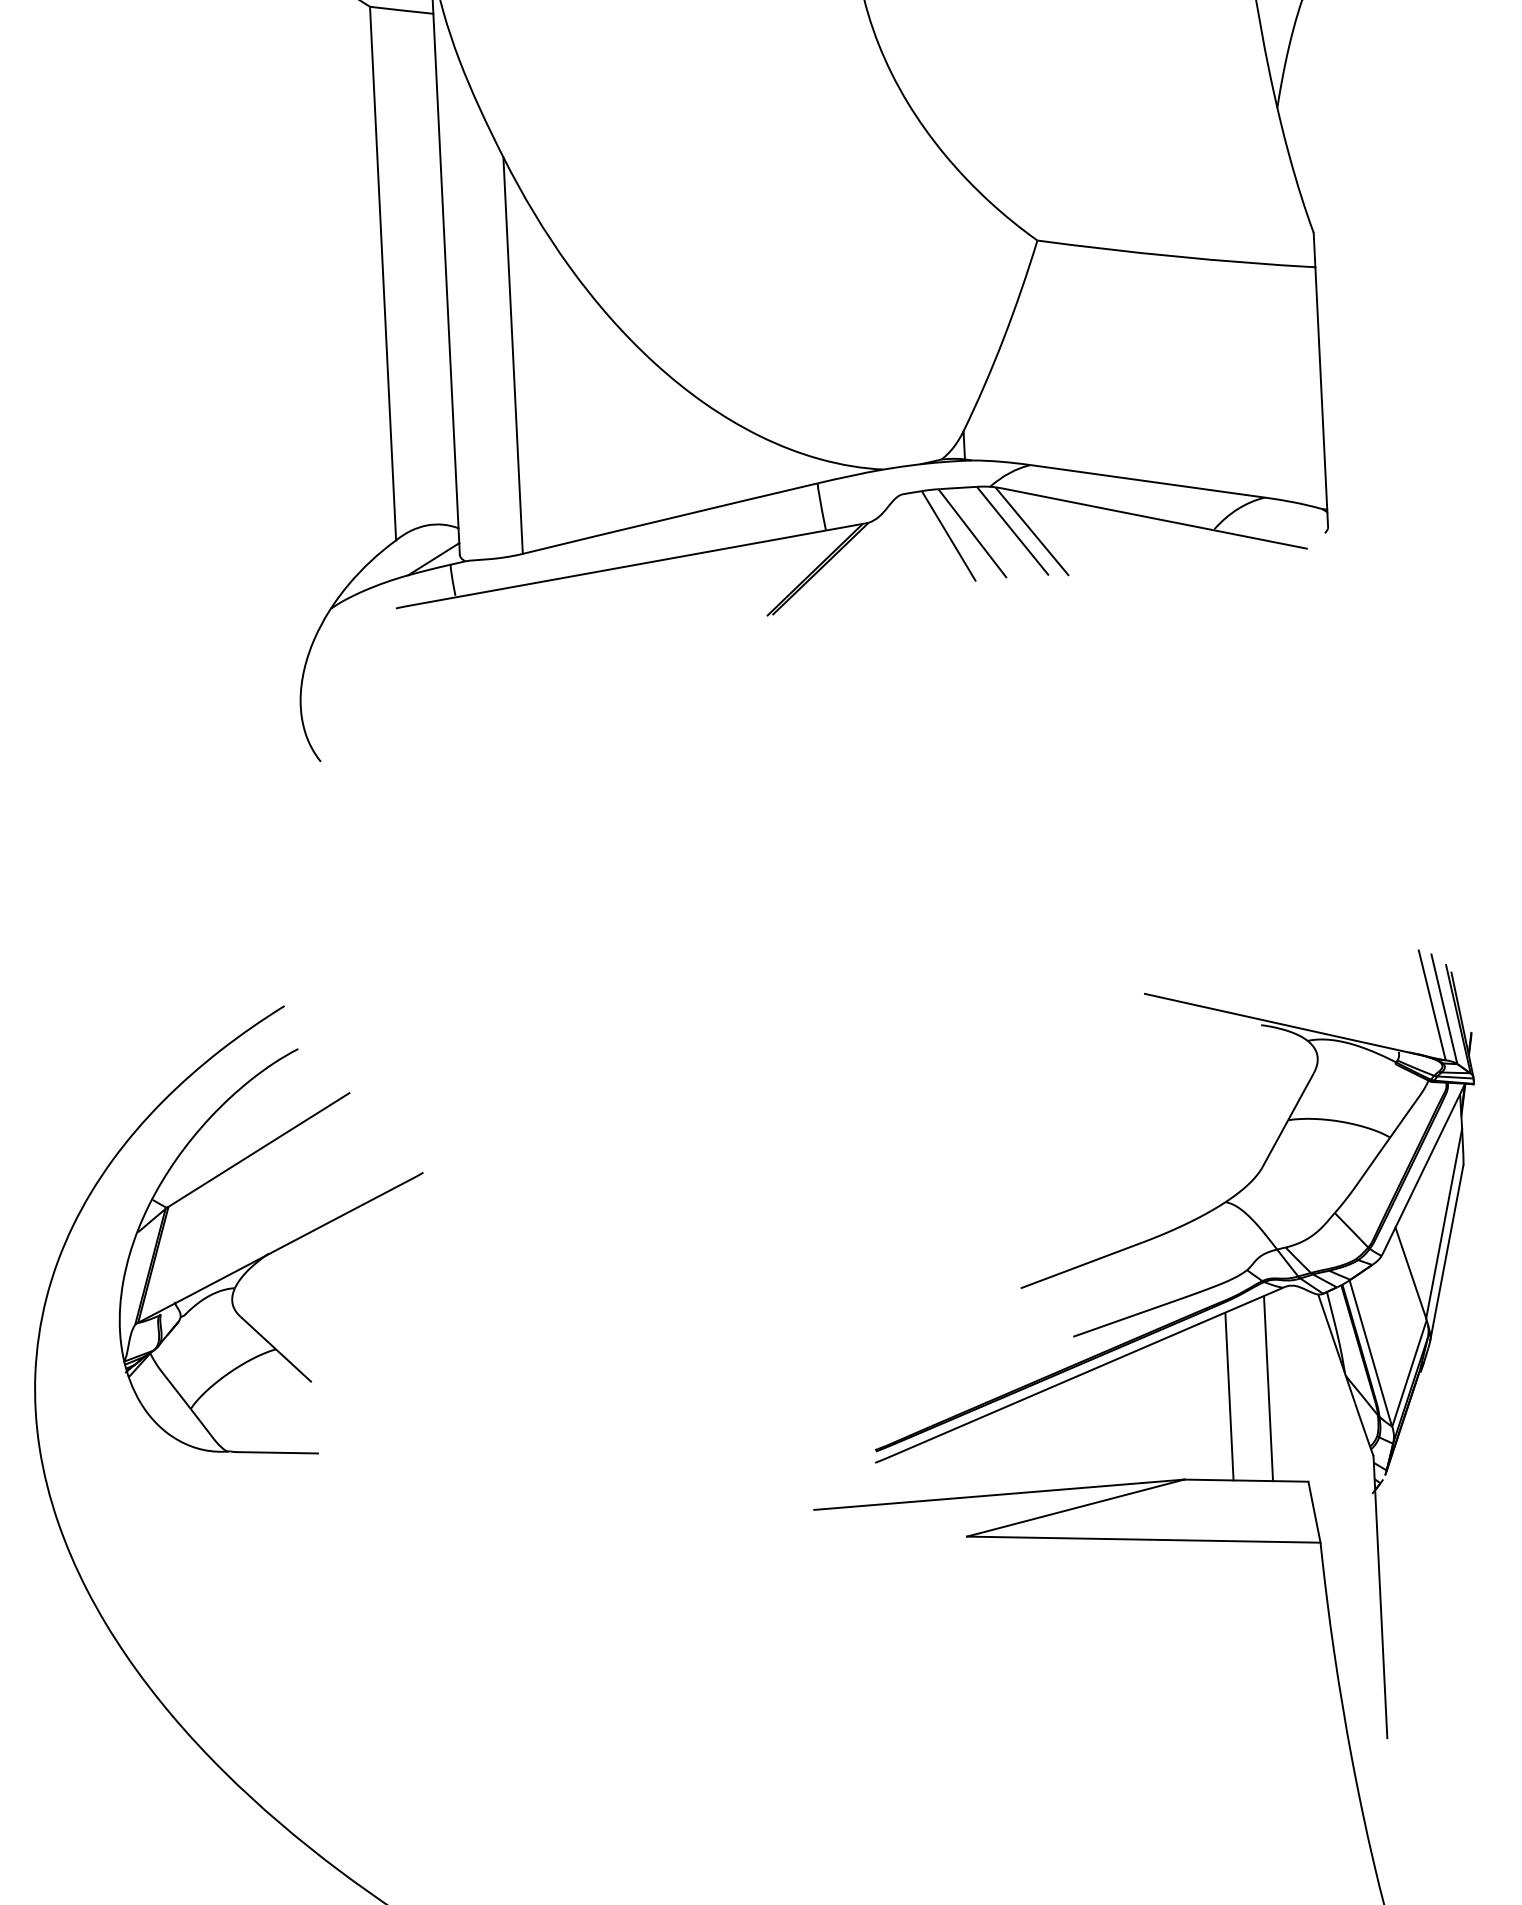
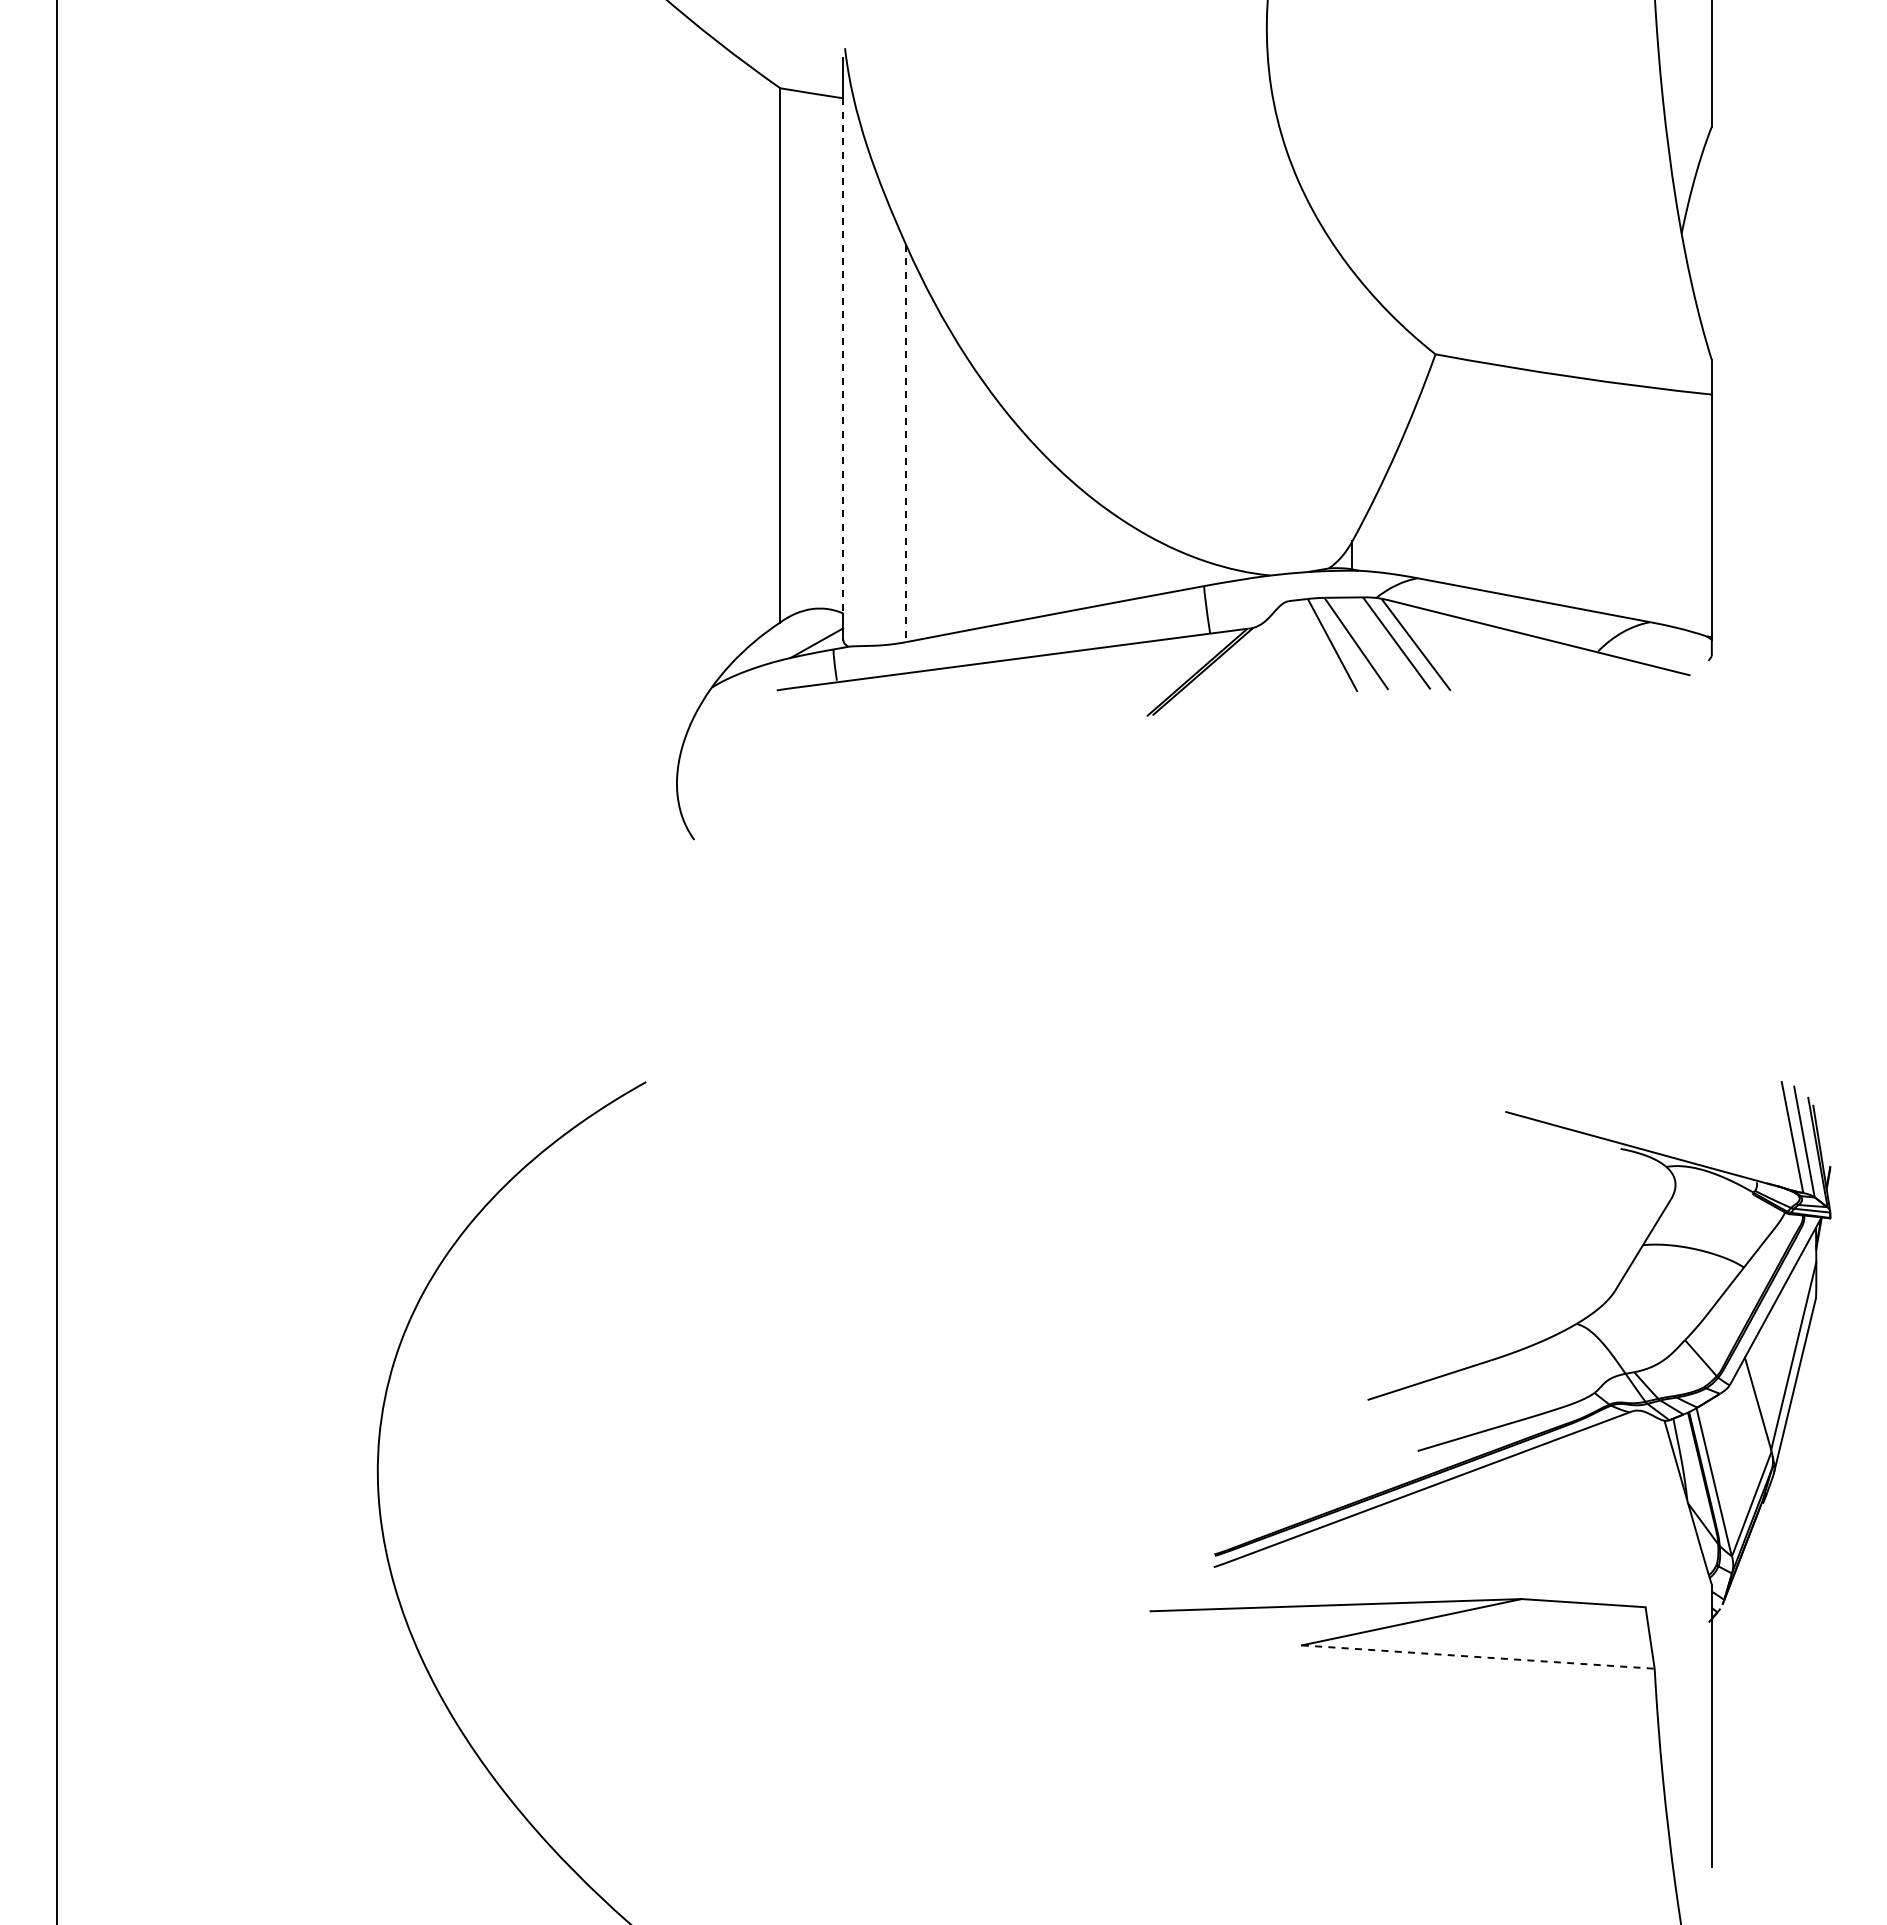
line: (446, 270) -> (843, 355), solid -> dashed
line: (513, 355) -> (906, 443), solid -> dashed
part: (270, 1253) -> (620, 1328), removed
line: (1268, 1388) -> (1610, 1512), removed
line: (1229, 1396) -> (1570, 1518), removed
line: (1144, 1540) -> (1478, 1657), solid -> dashed

